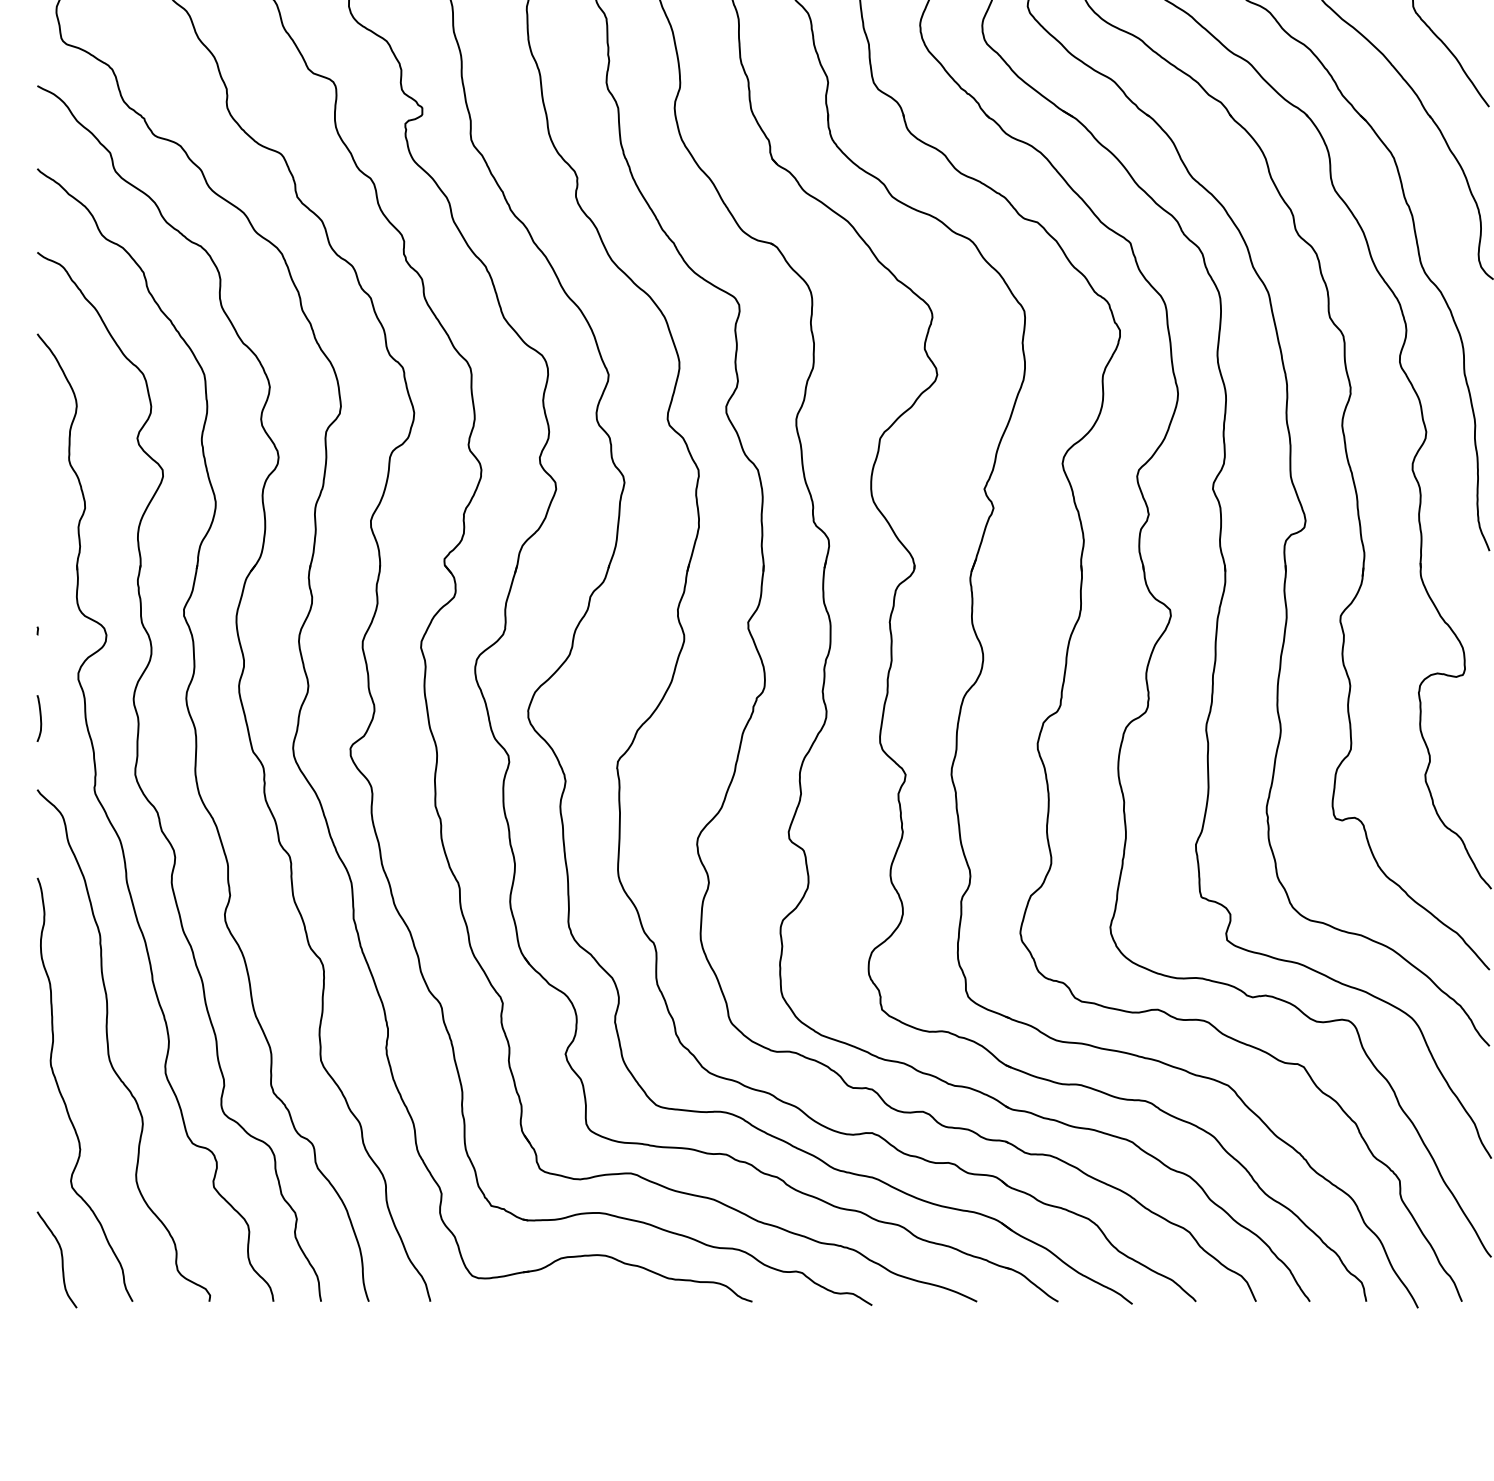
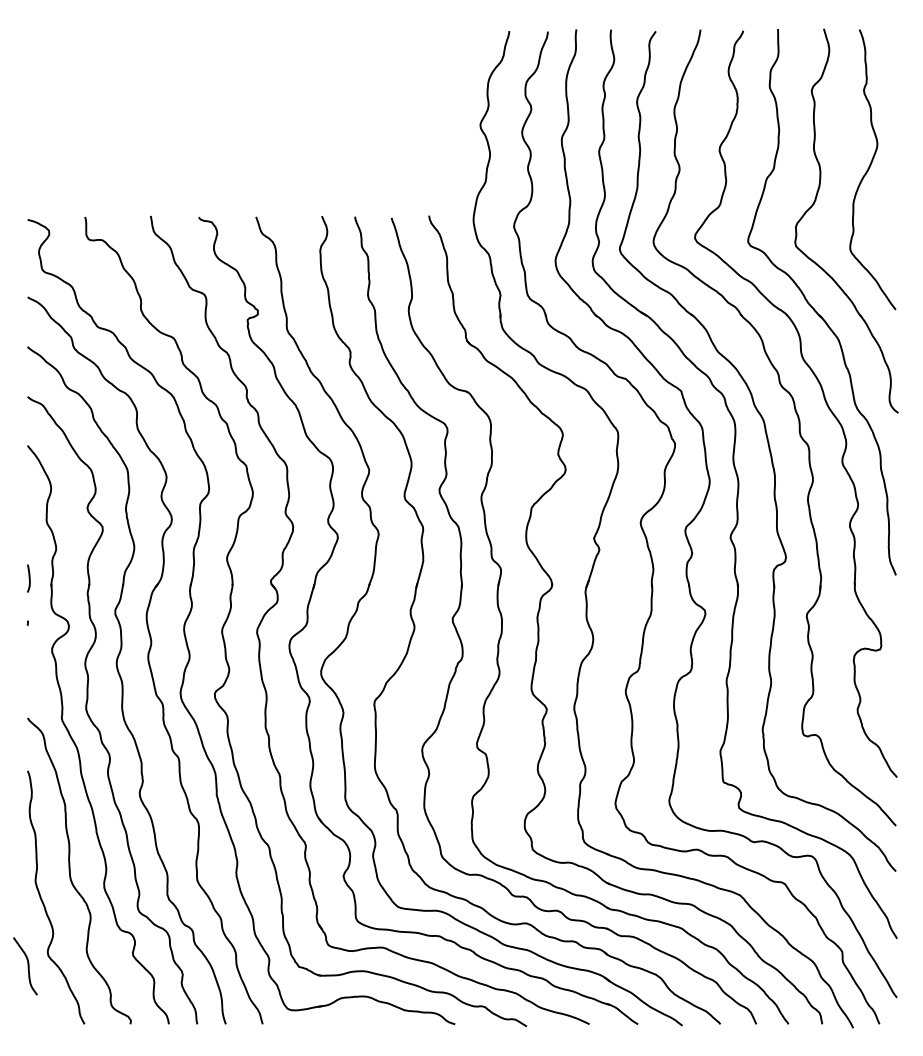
line: (38, 718) -> (28, 578), moved
curve: (60, 1260) -> (27, 966), moved

